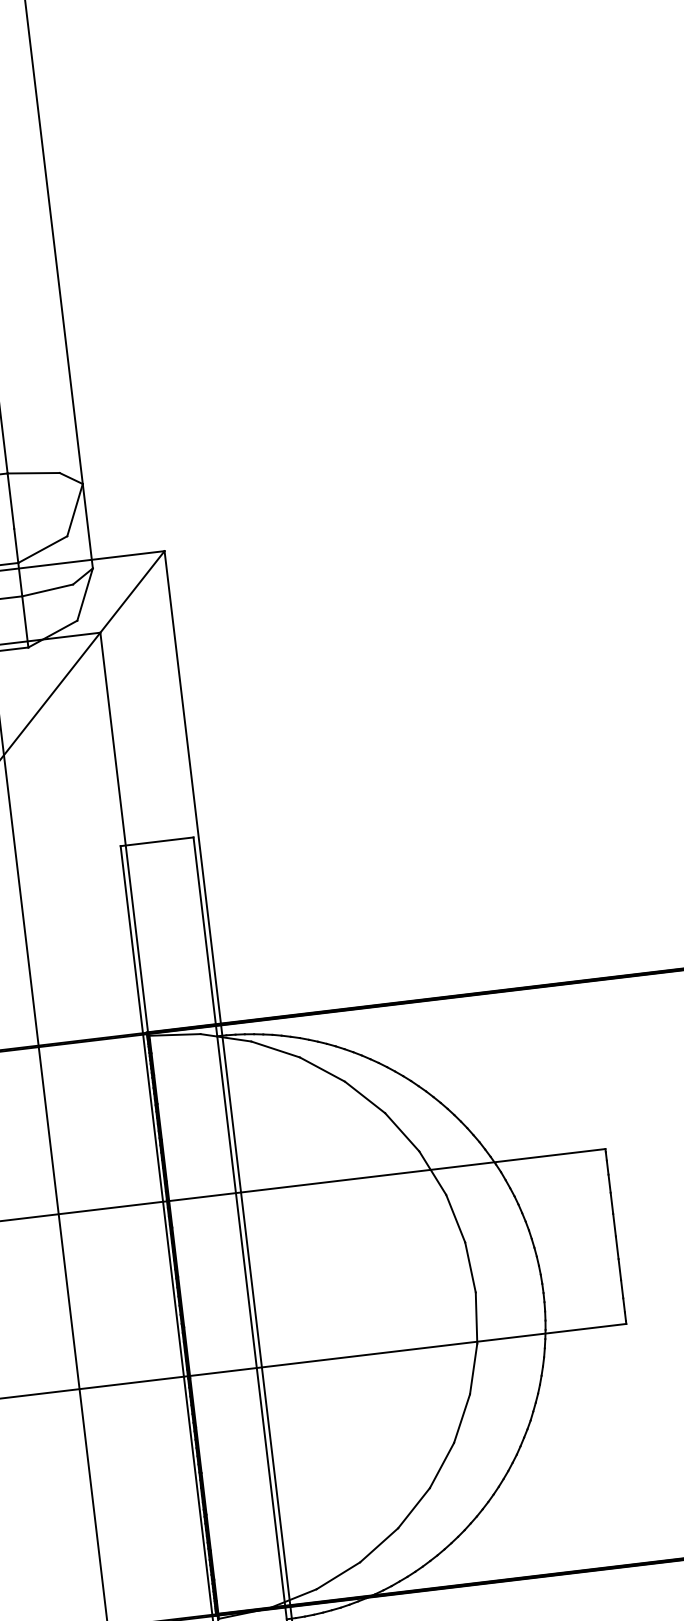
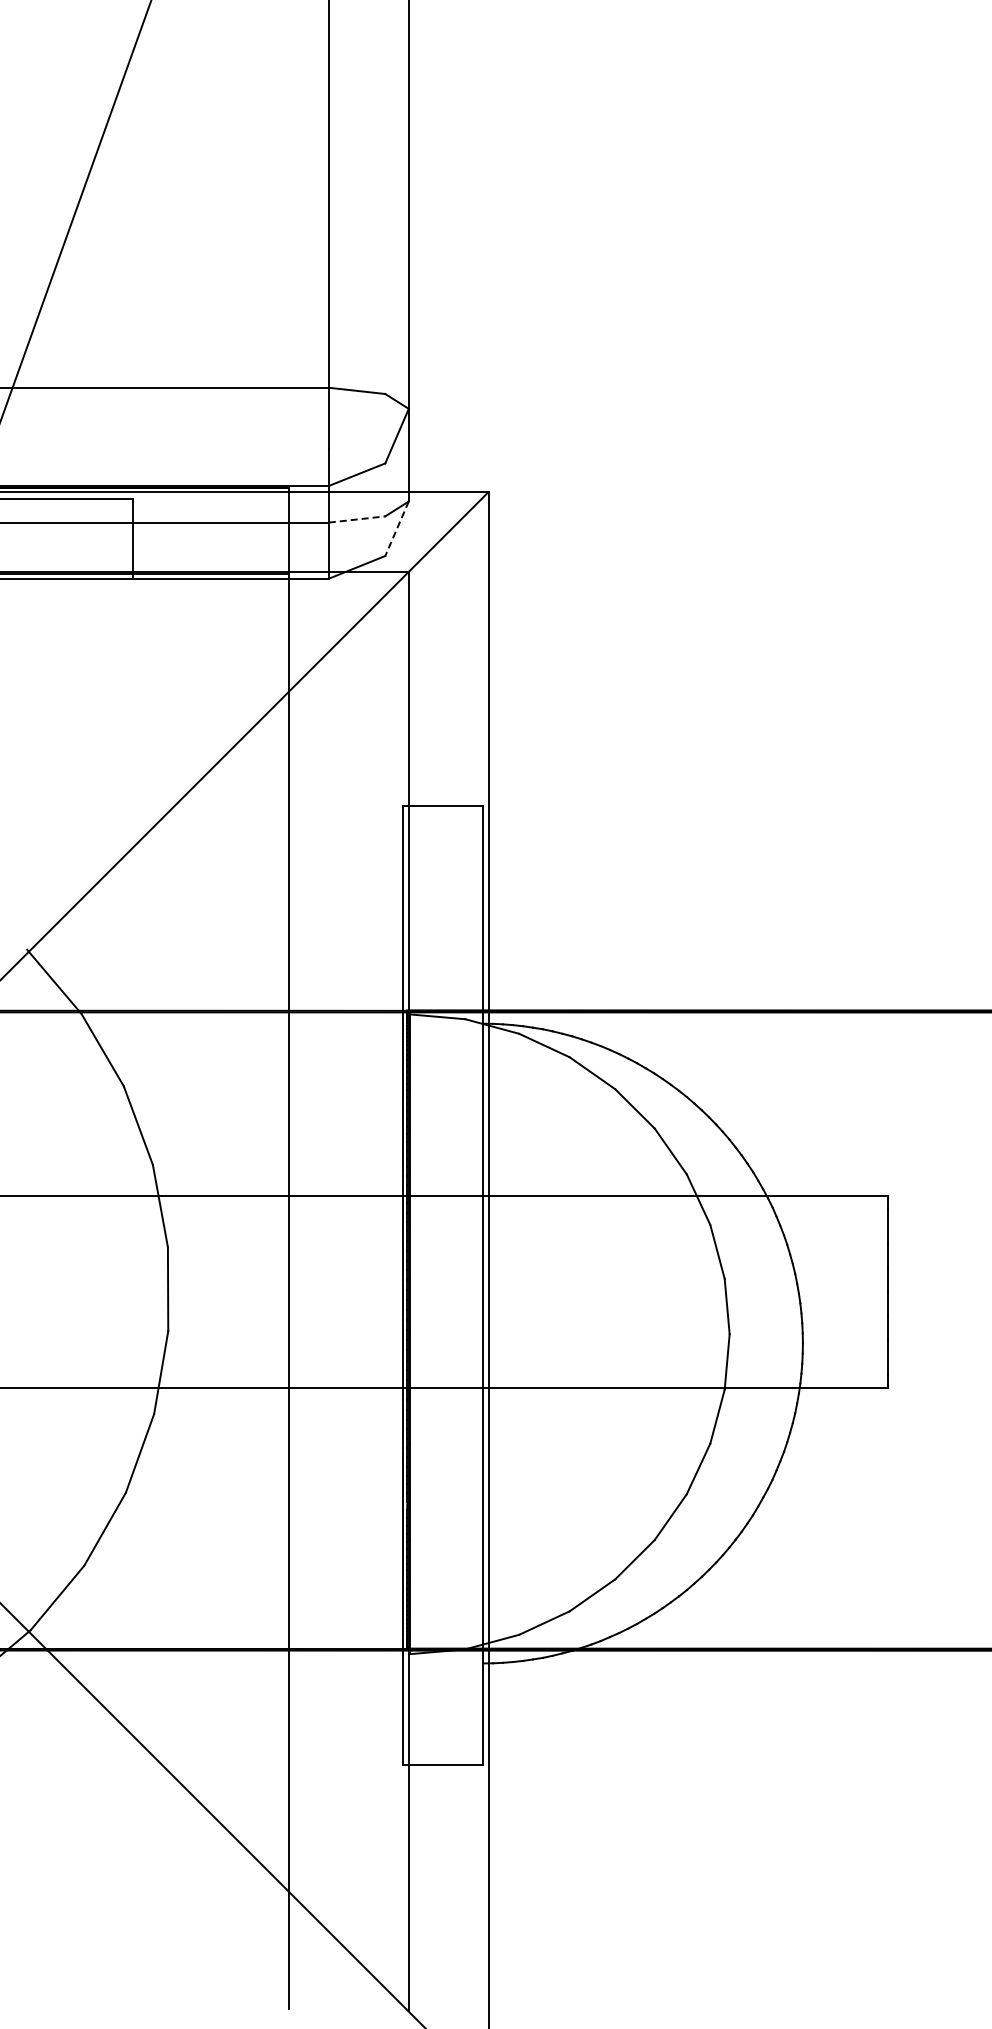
line: (48, 590) -> (357, 519), solid -> dashed
line: (85, 594) -> (397, 528), solid -> dashed

